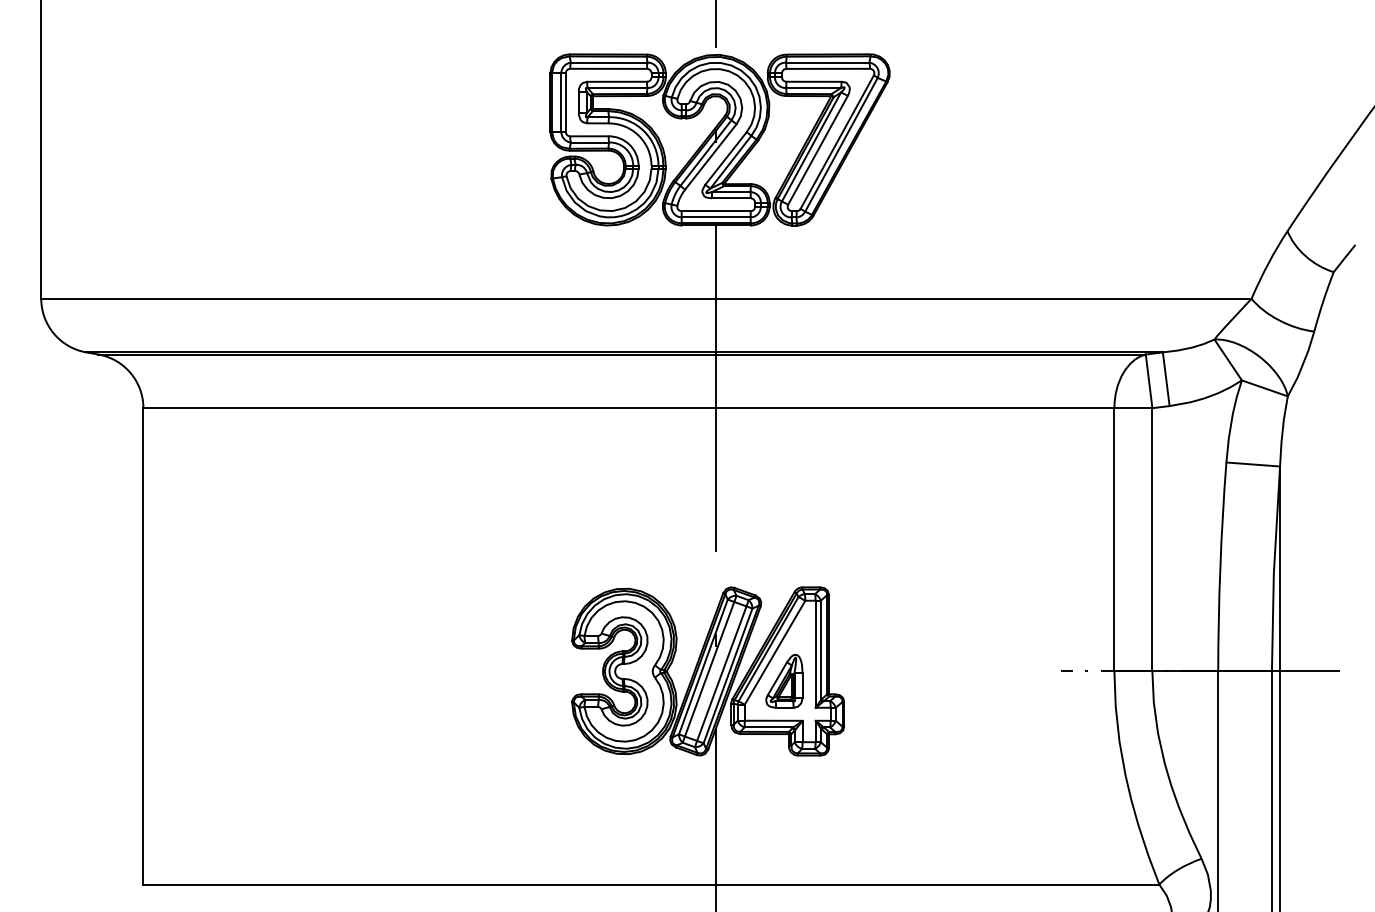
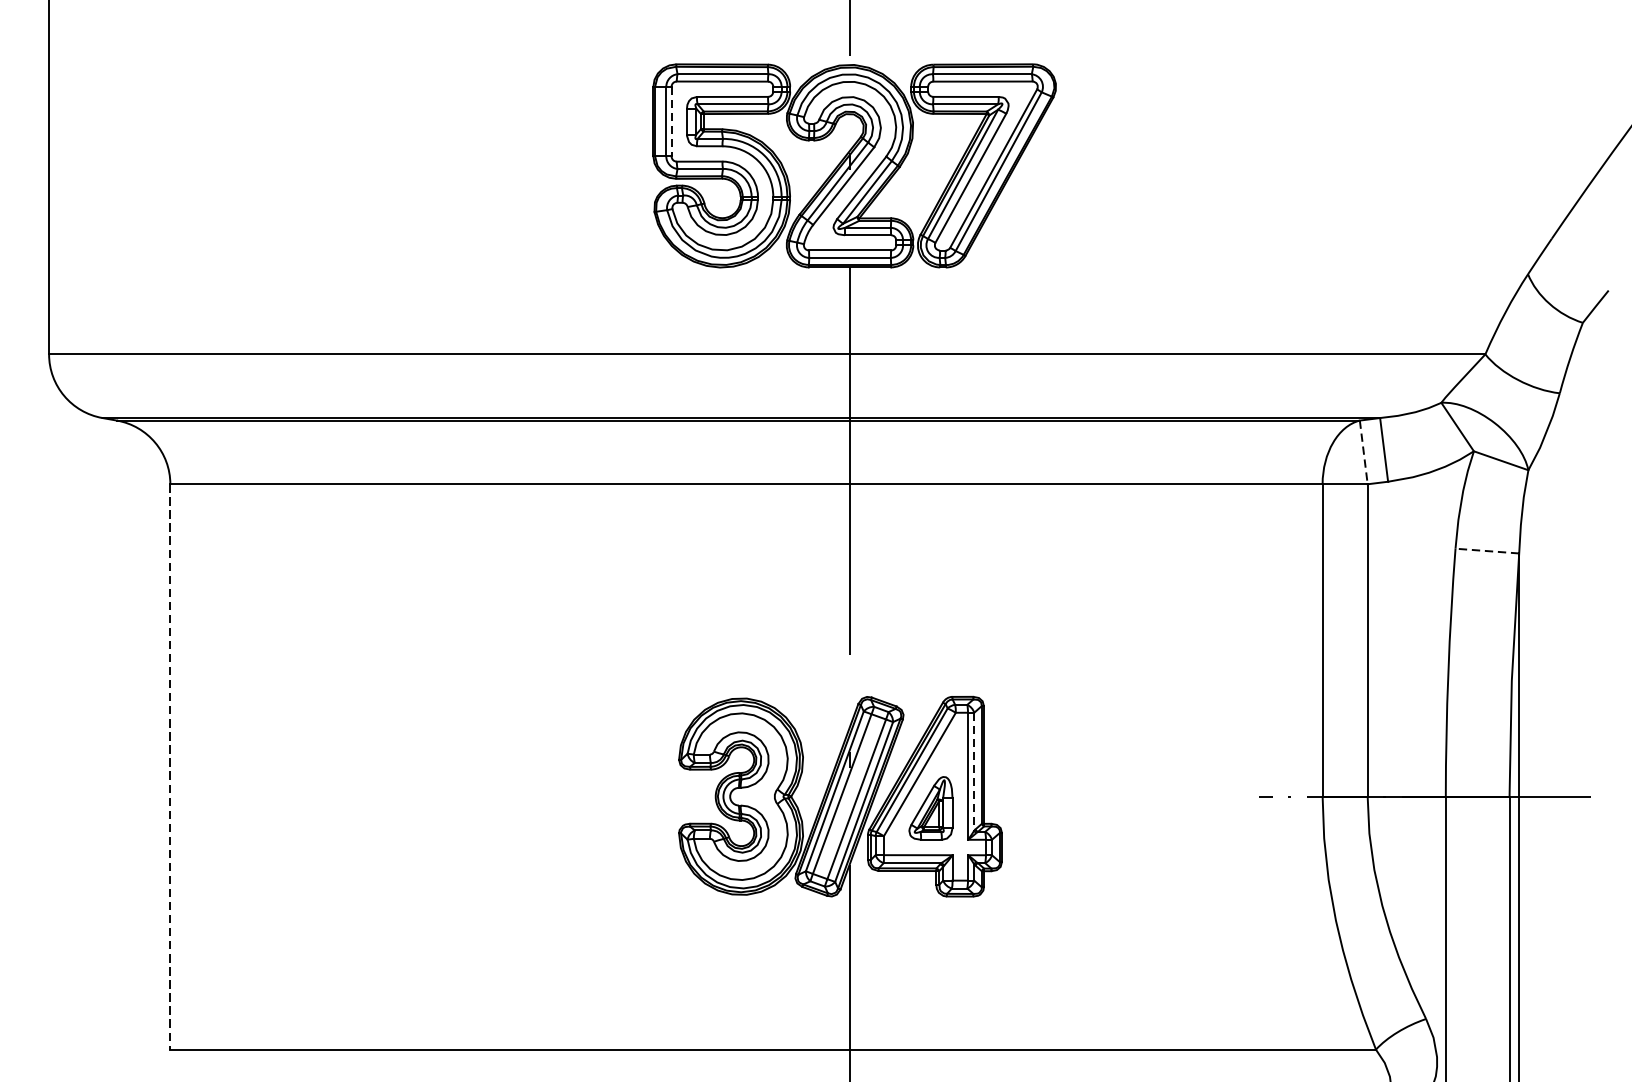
line: (565, 103) -> (671, 122), solid -> dashed
line: (1149, 381) -> (1364, 452), solid -> dashed
line: (1253, 464) -> (1487, 551), solid -> dashed
line: (143, 646) -> (170, 767), solid -> dashed
line: (820, 650) -> (973, 771), solid -> dashed

